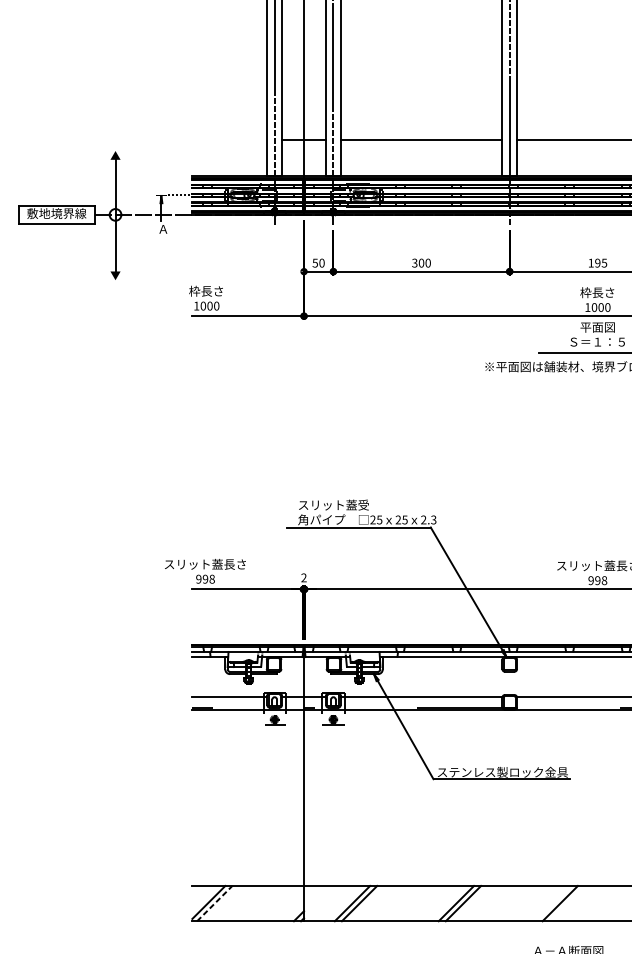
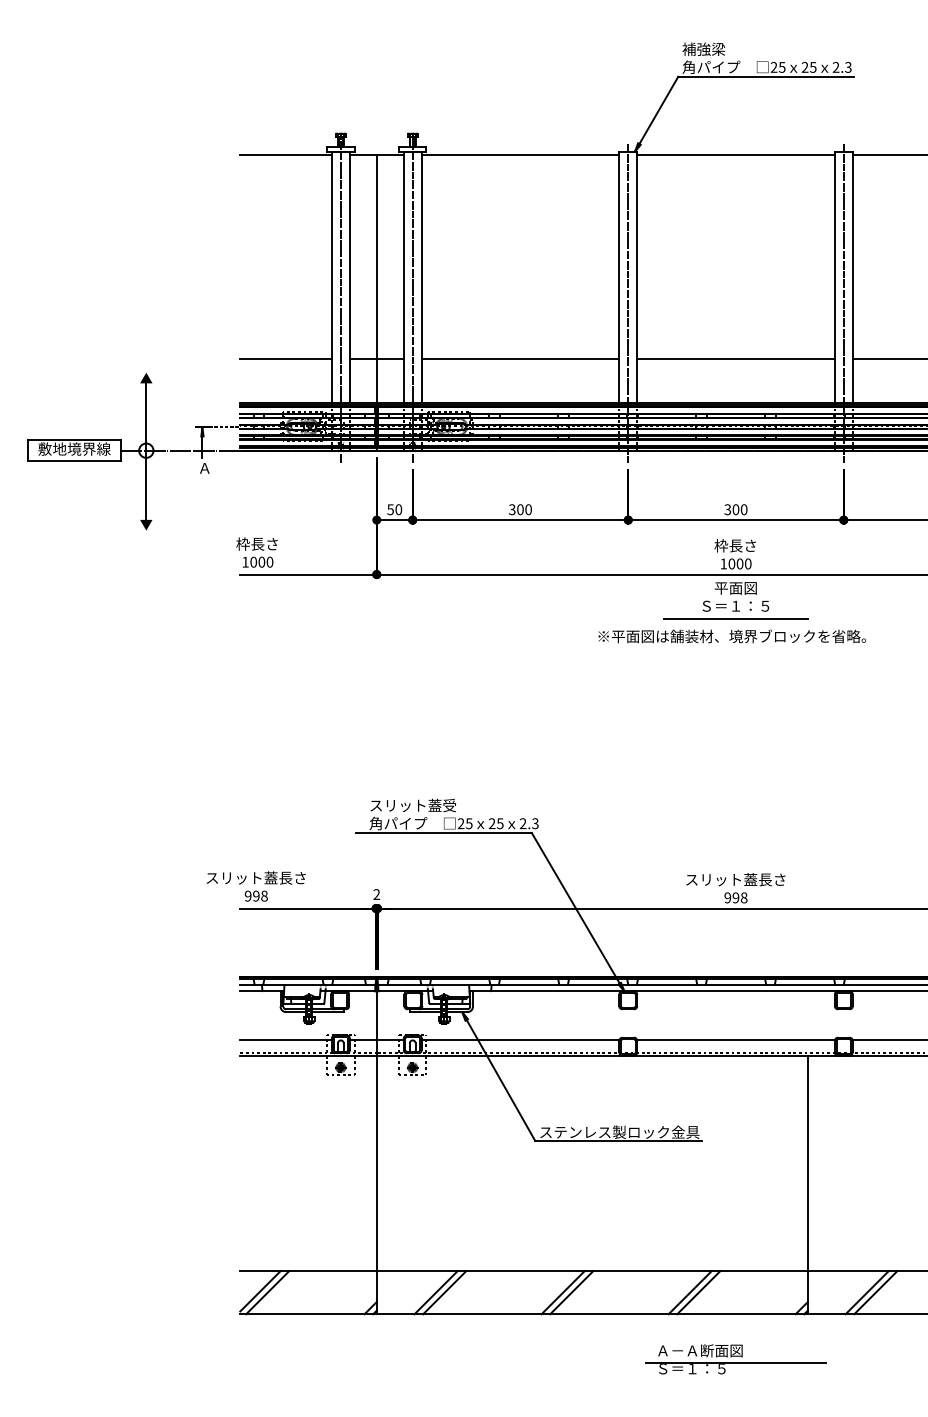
line: (229, 139) -> (285, 358), added
text: (597, 262) -> (735, 509), 195 -> 300
line: (214, 903) -> (267, 1292), dashed -> solid
line: (567, 903) -> (698, 1292), added

